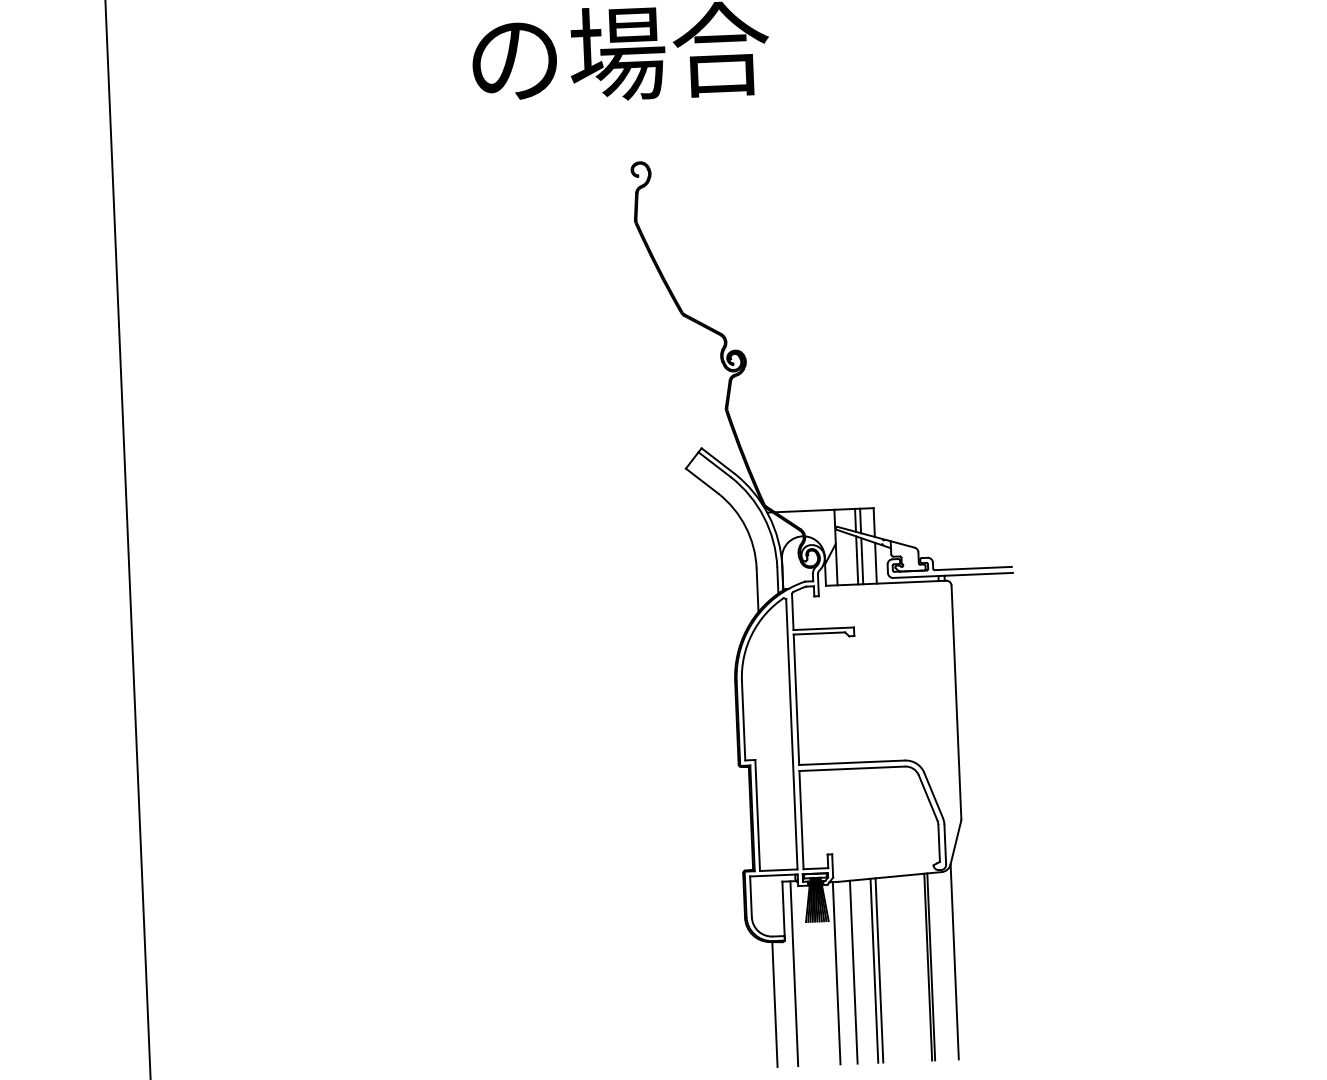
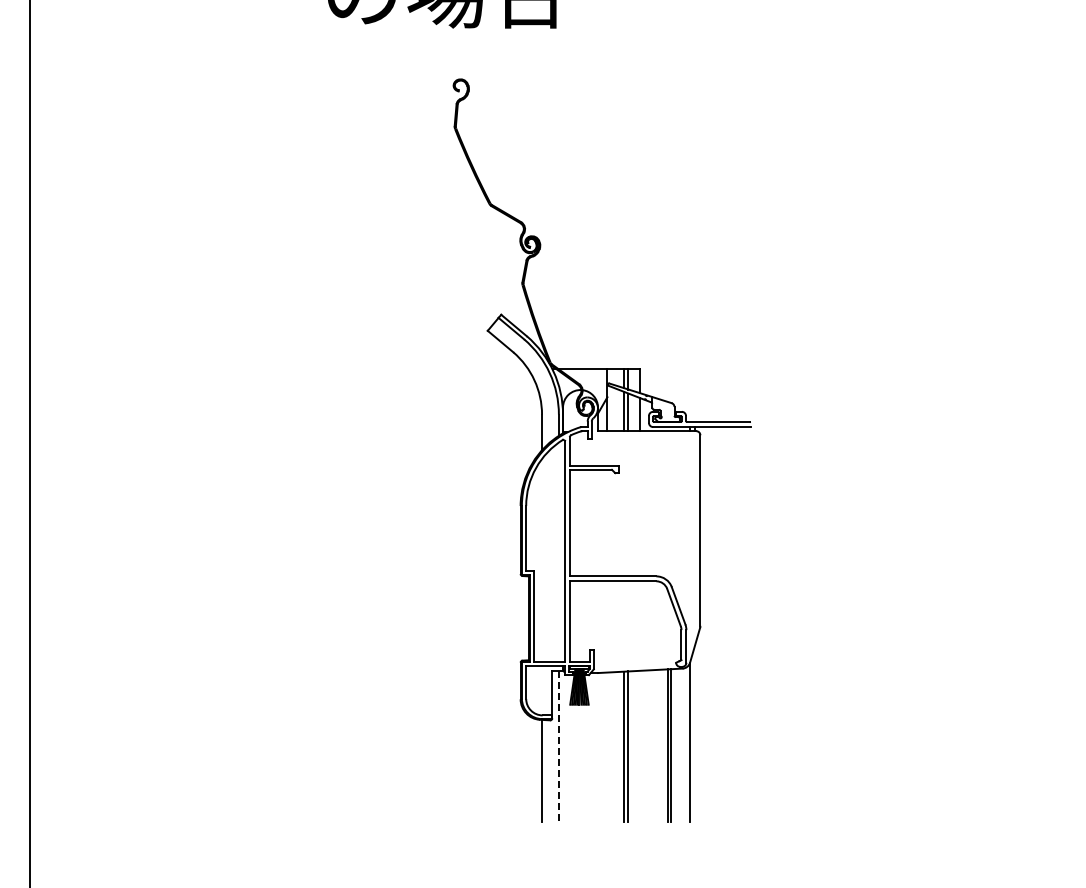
line: (853, 971) -> (607, 746), removed
line: (793, 973) -> (558, 746), solid -> dashed
line: (836, 973) -> (593, 747), removed

